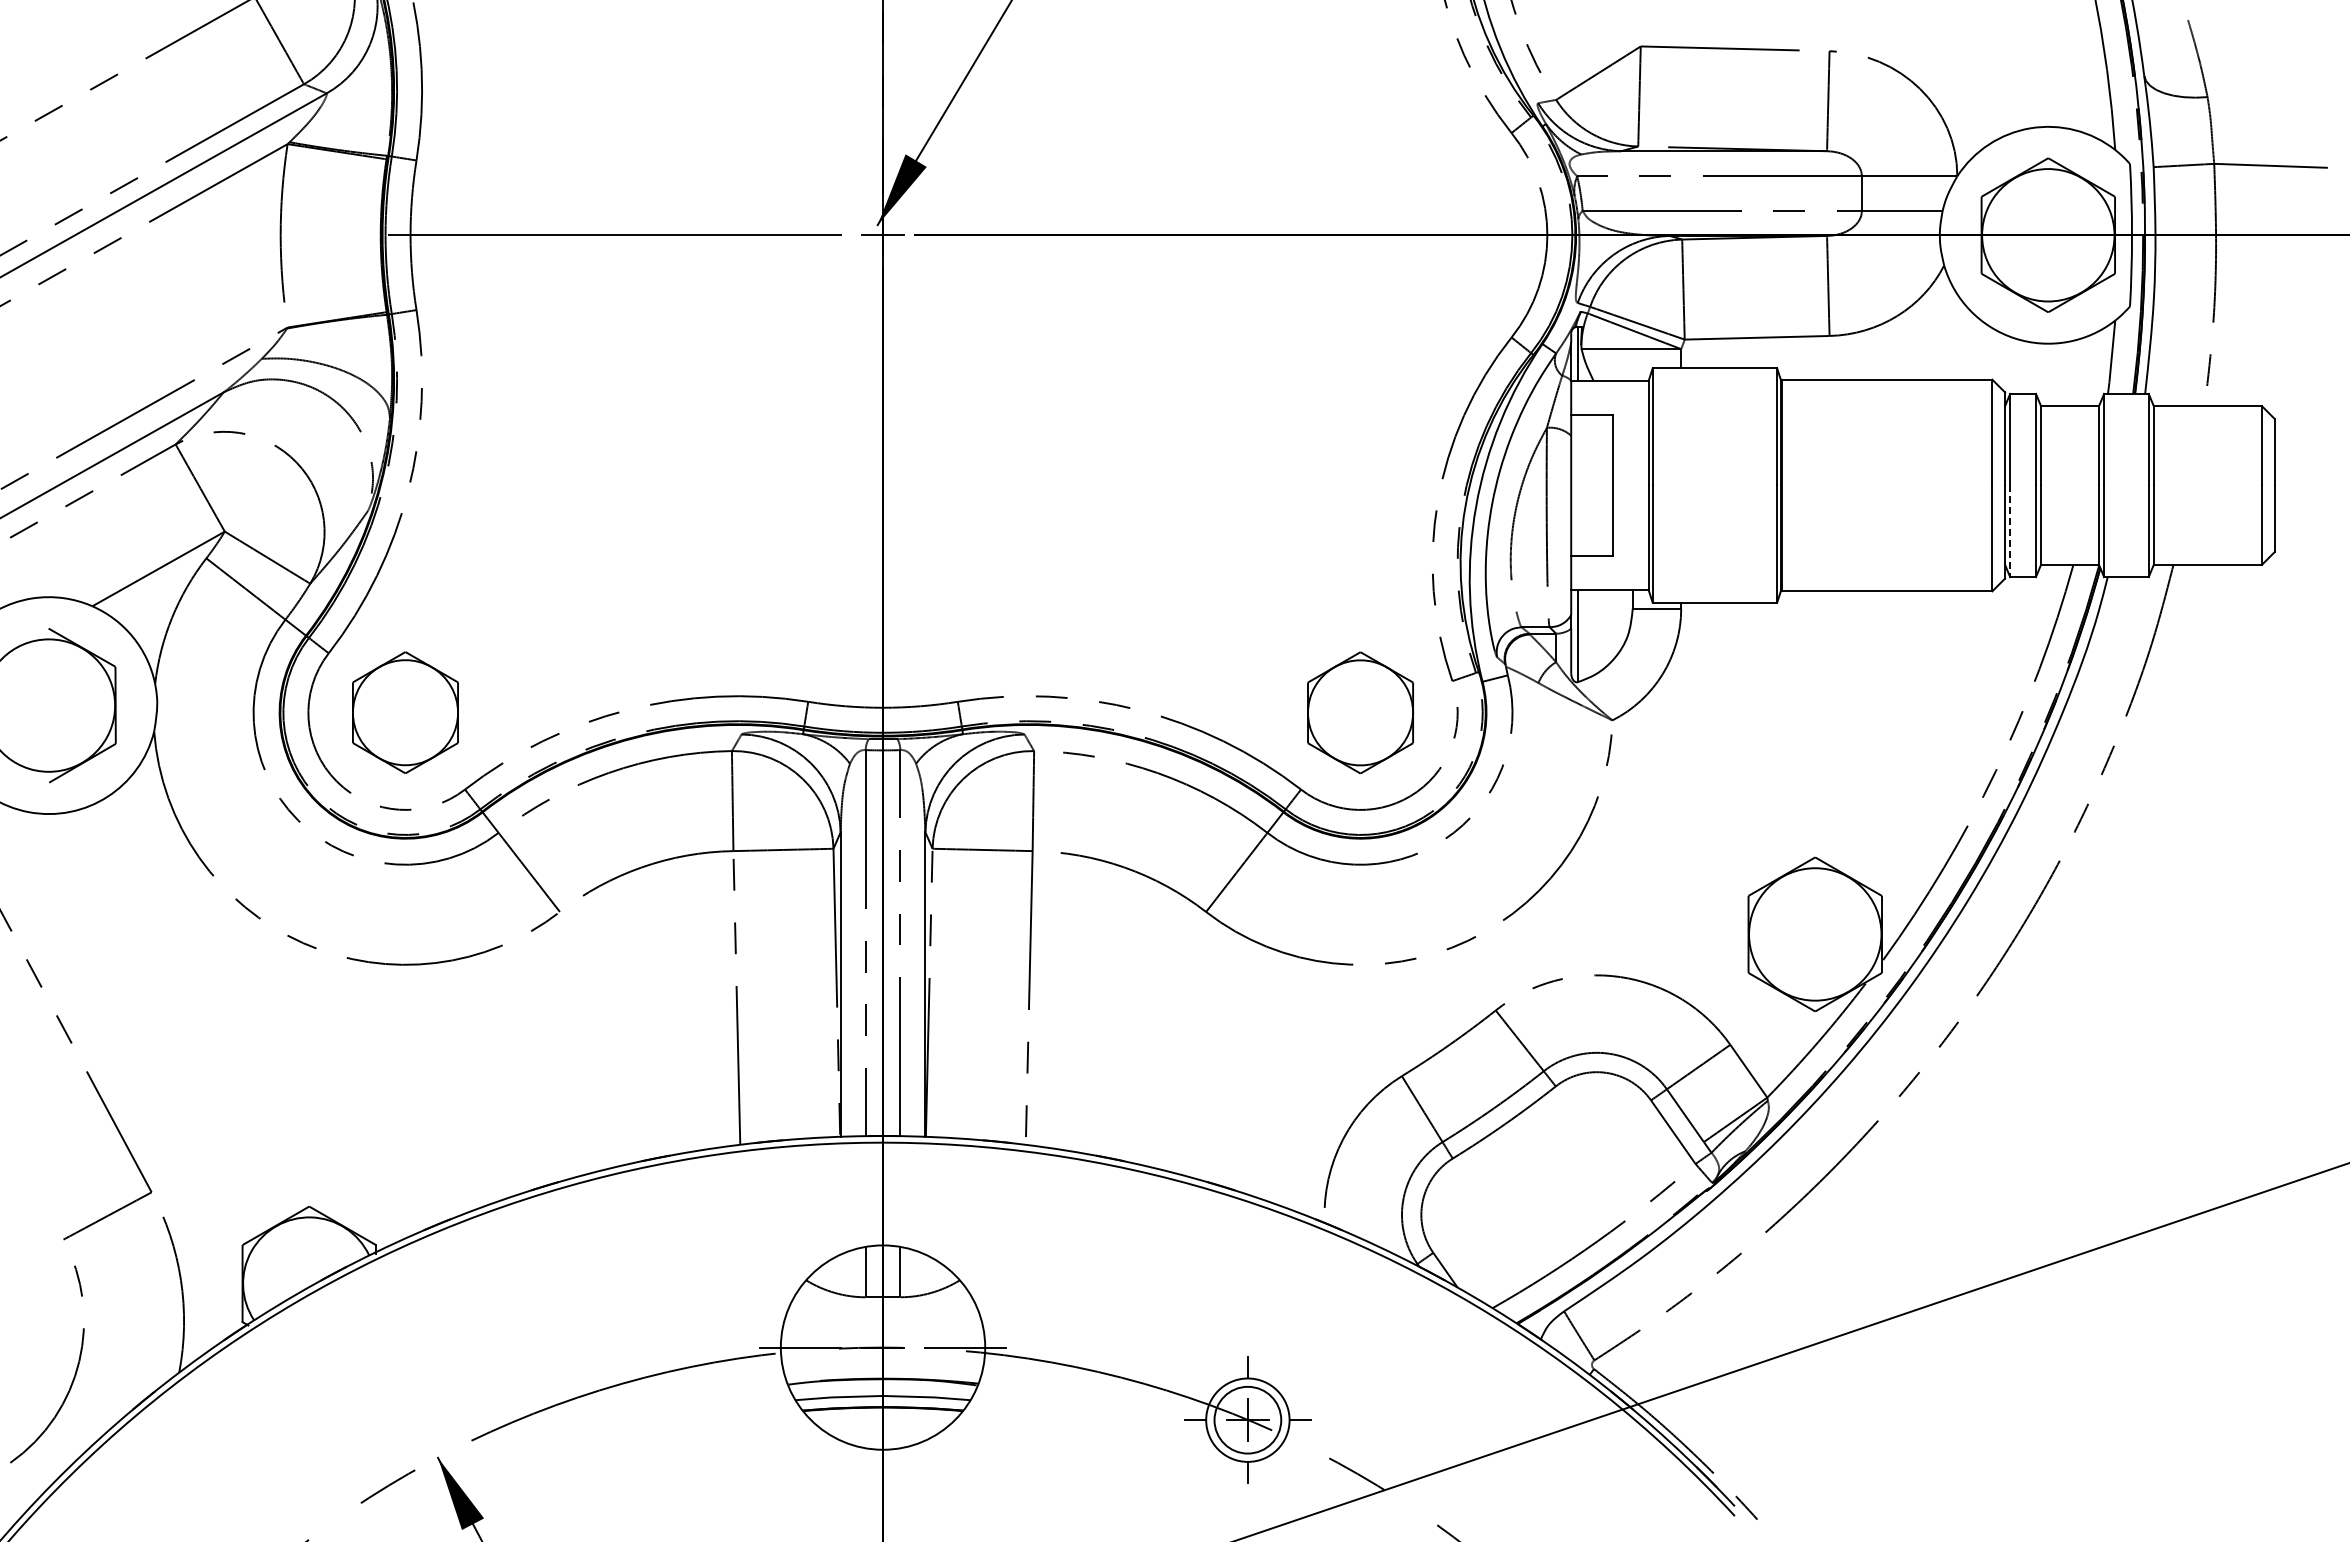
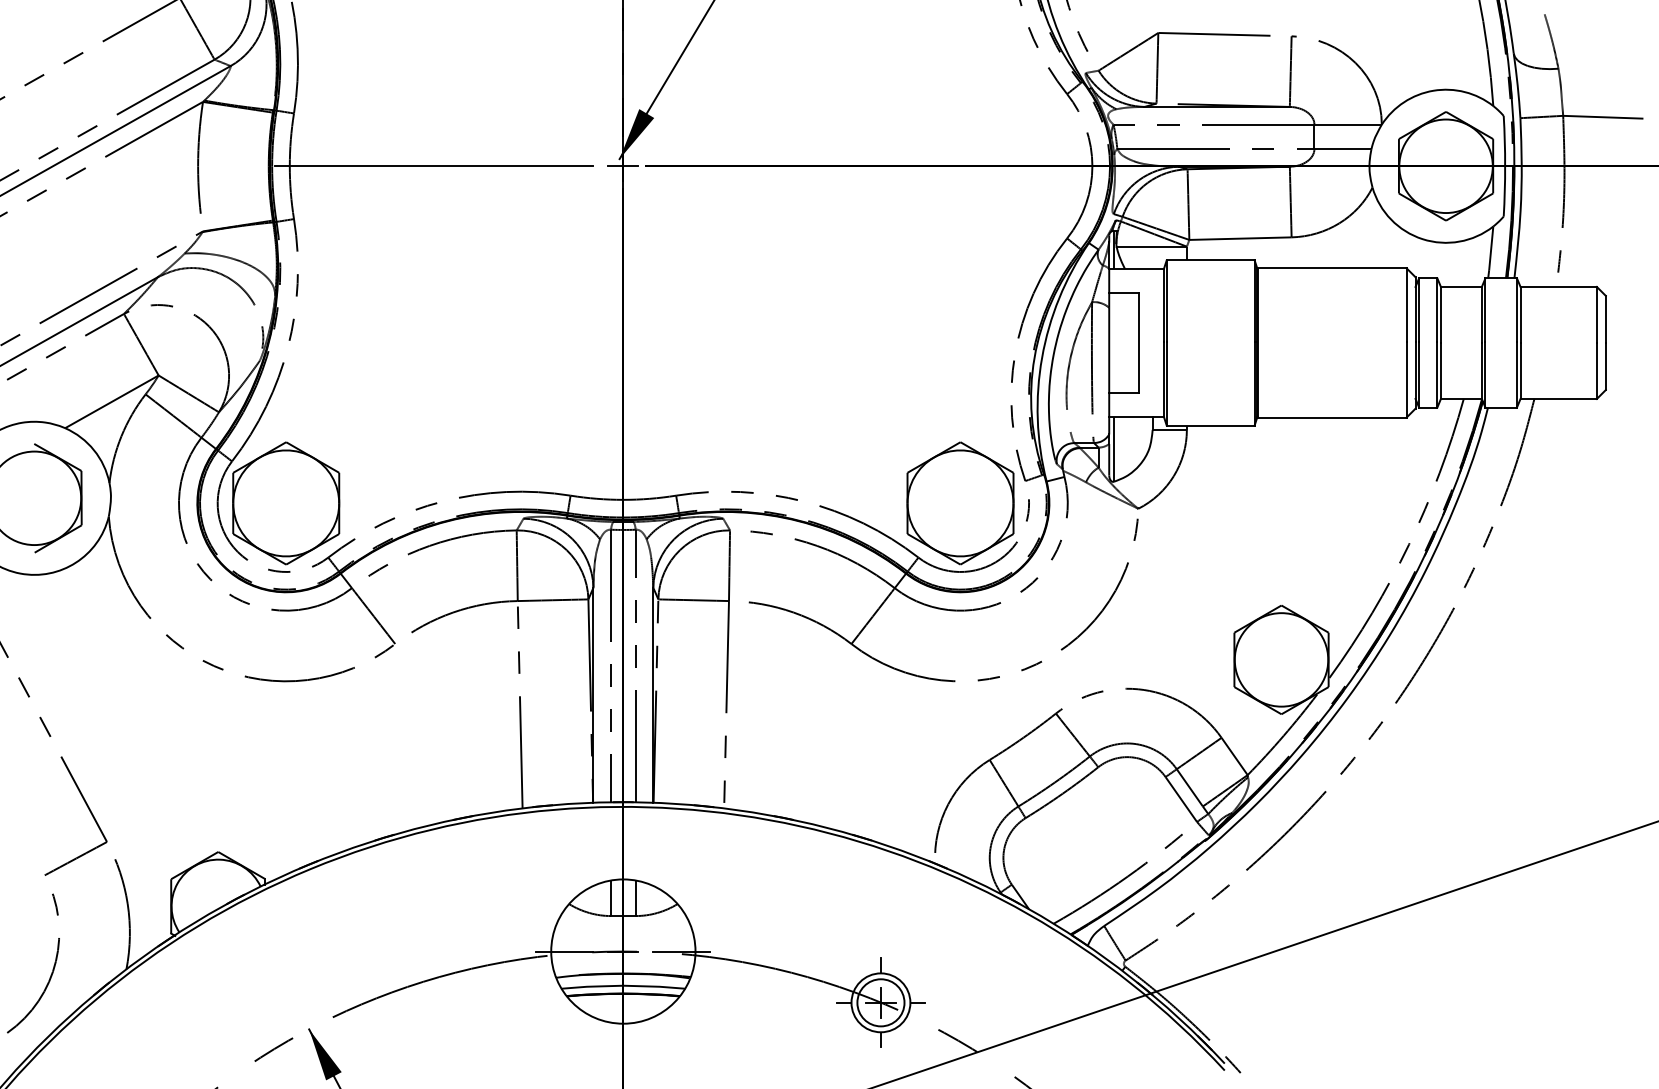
line: (2010, 531) -> (1419, 375), dashed -> solid
part: (405, 712) -> (286, 503), size x1.43
part: (1360, 712) -> (960, 503), size x1.43

